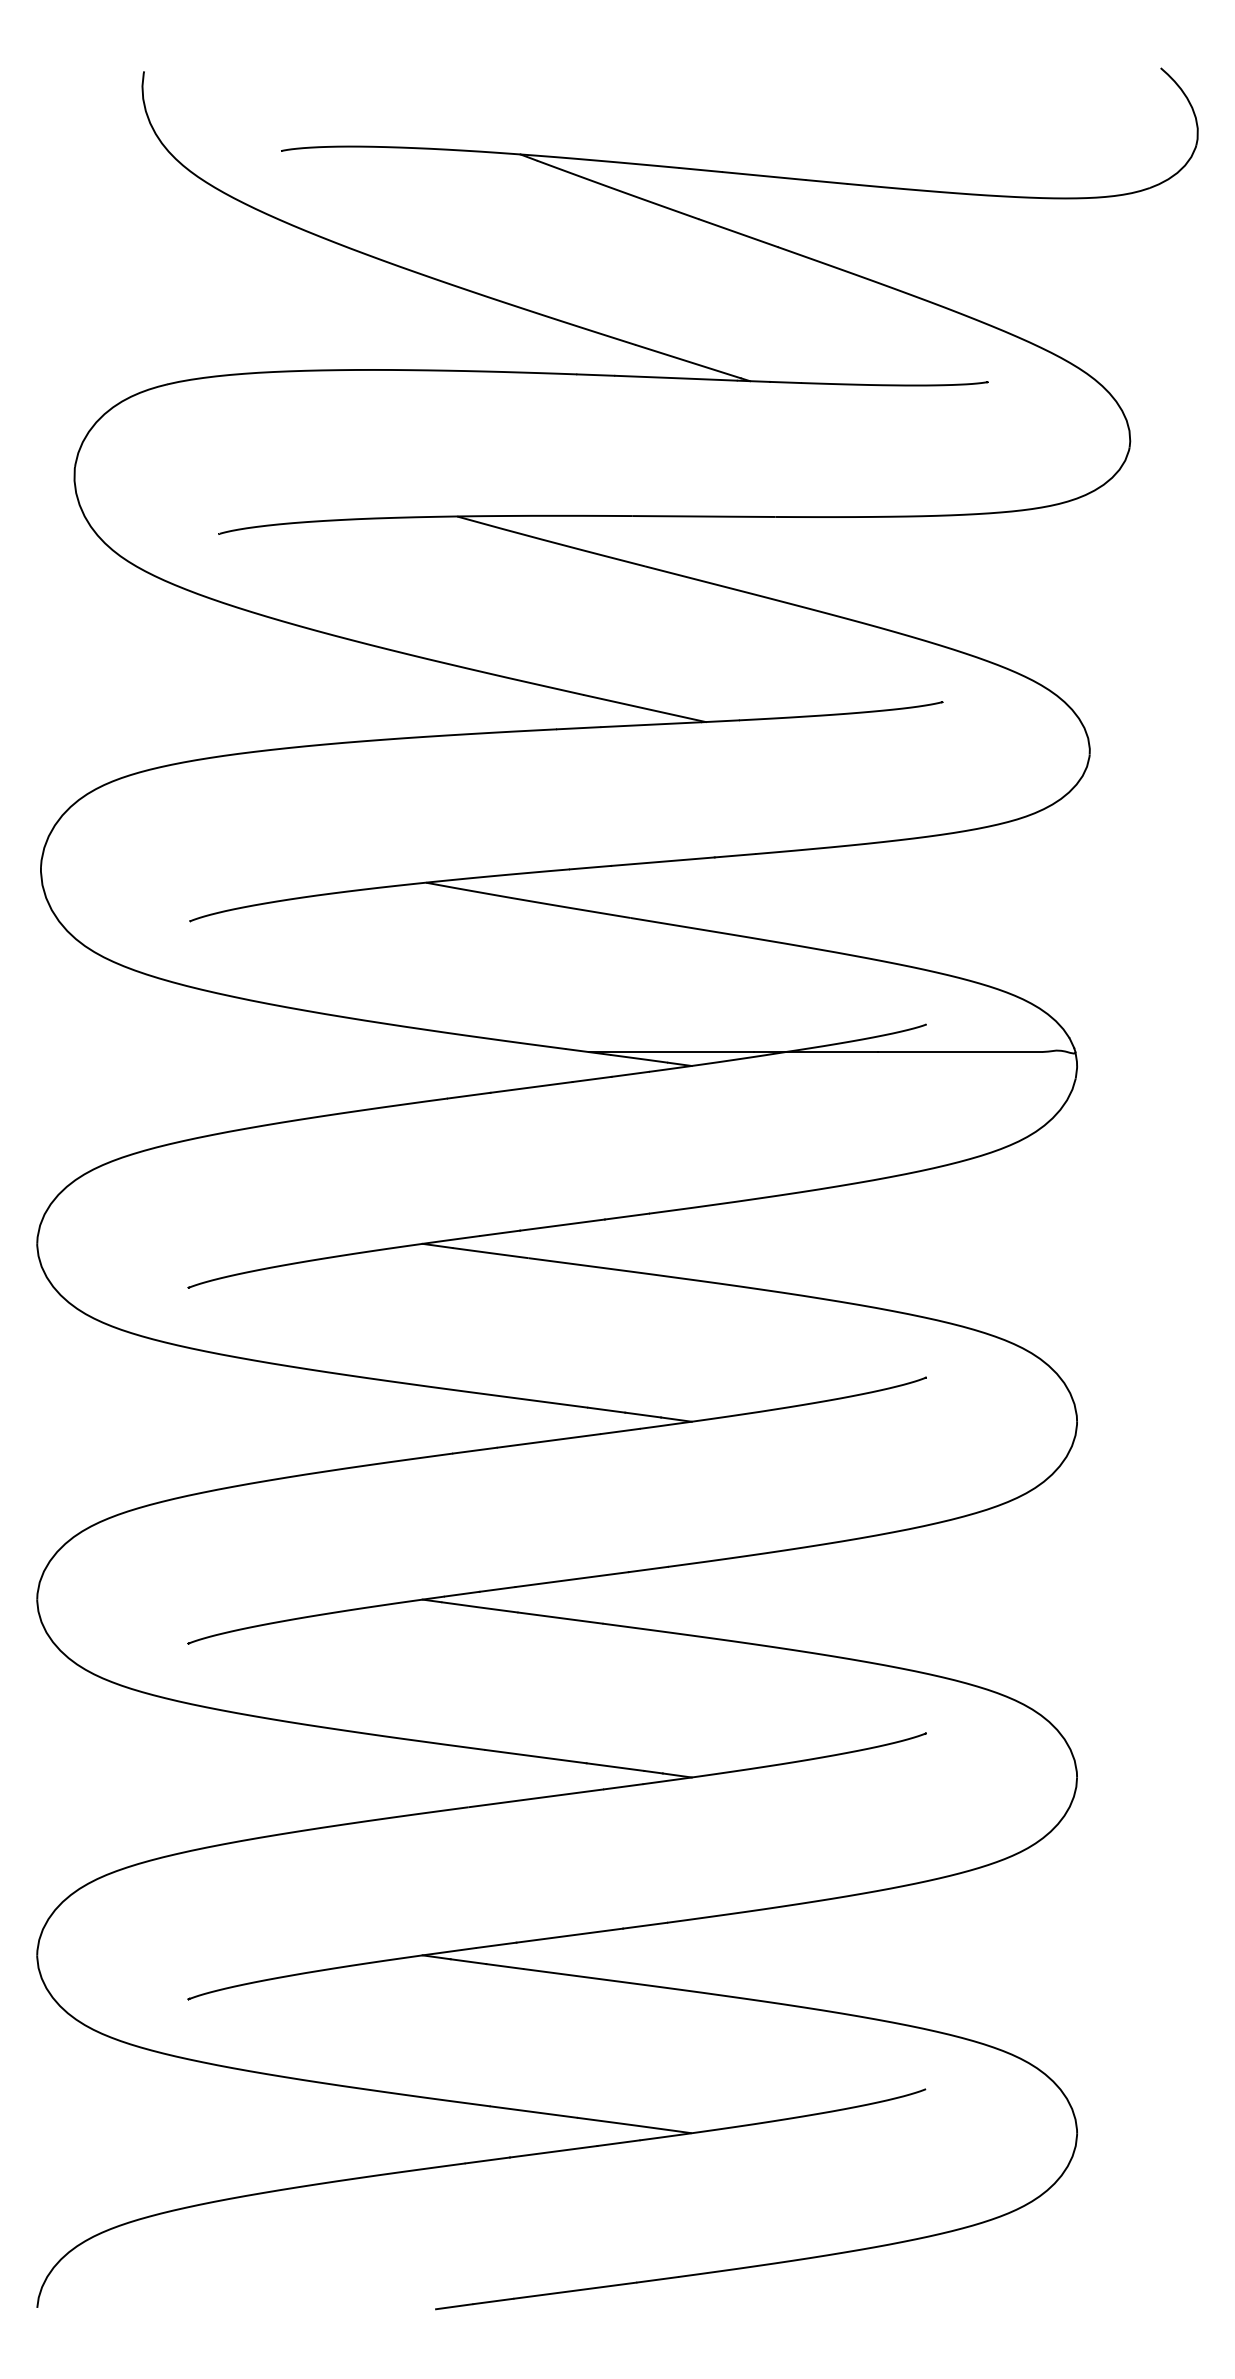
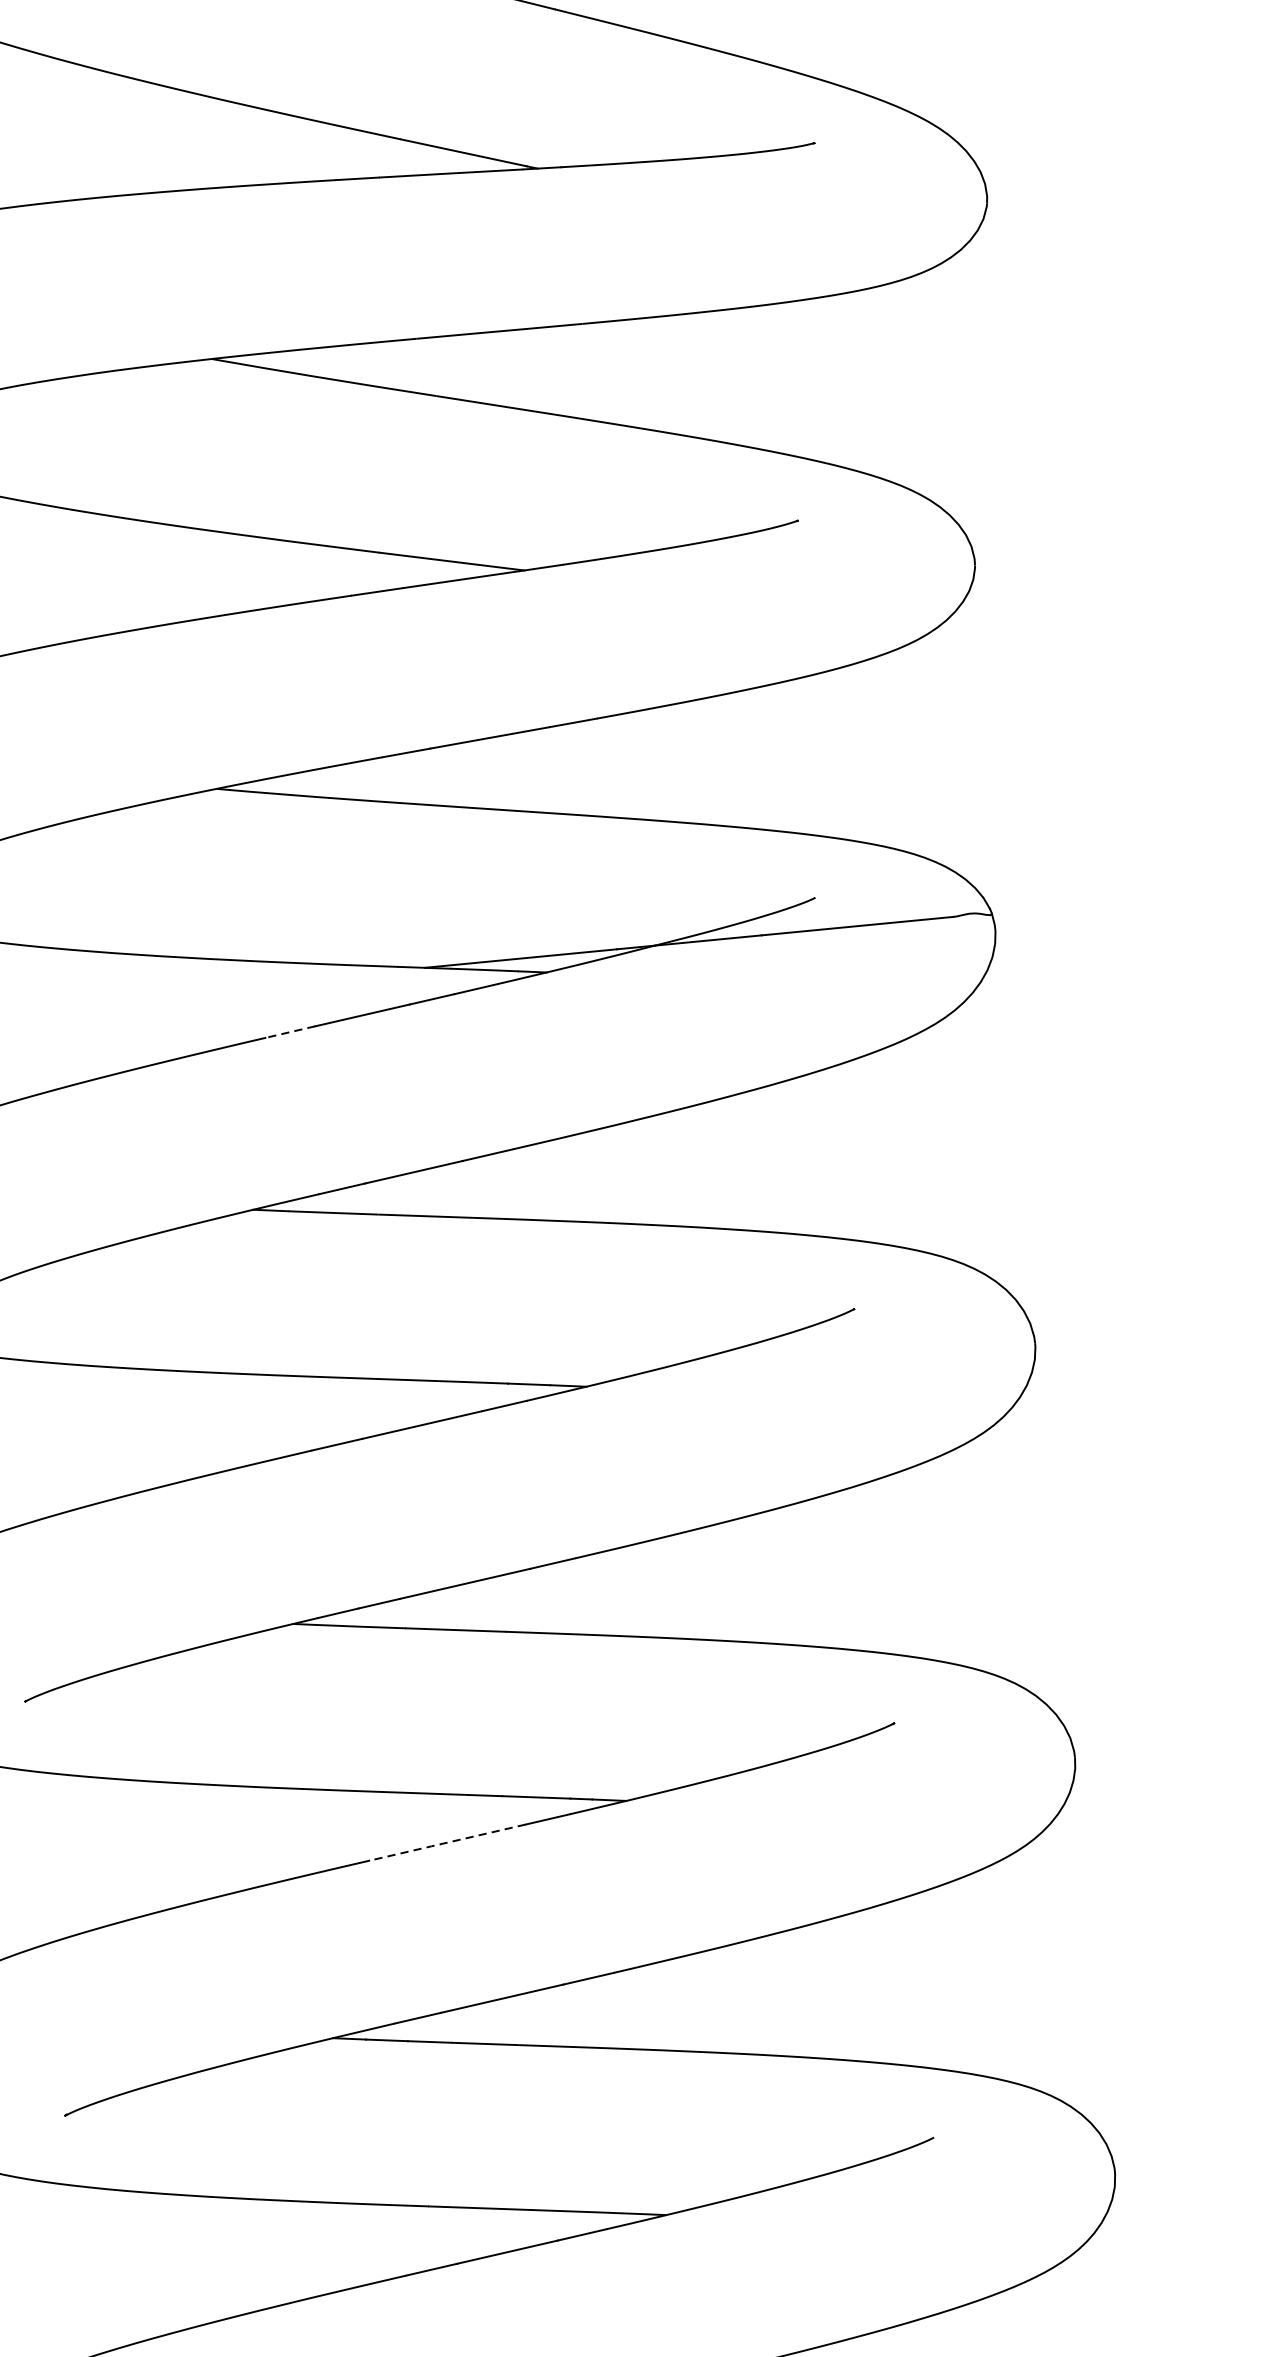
line: (469, 1095) -> (291, 1031), solid -> dashed
line: (535, 1798) -> (446, 1842), solid -> dashed

